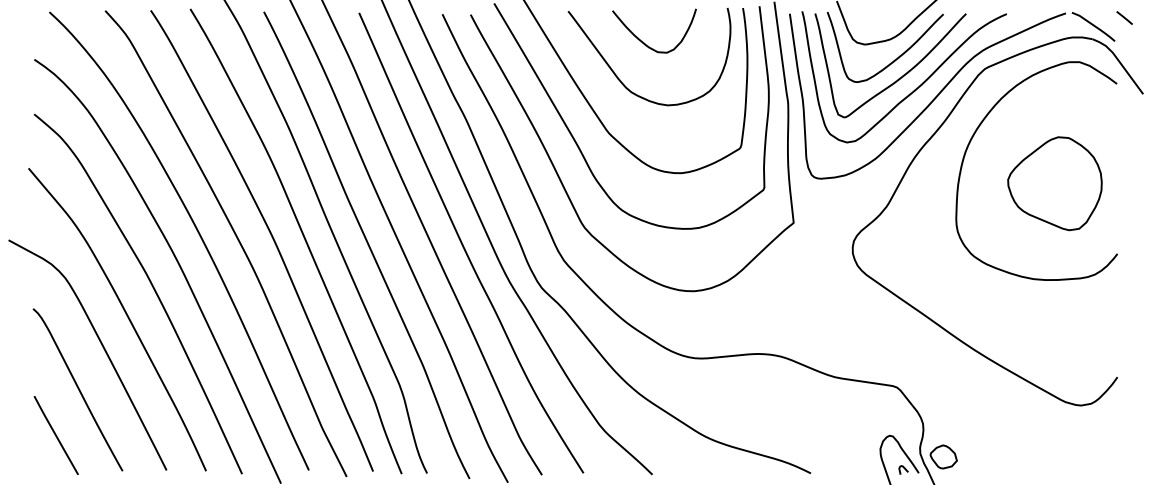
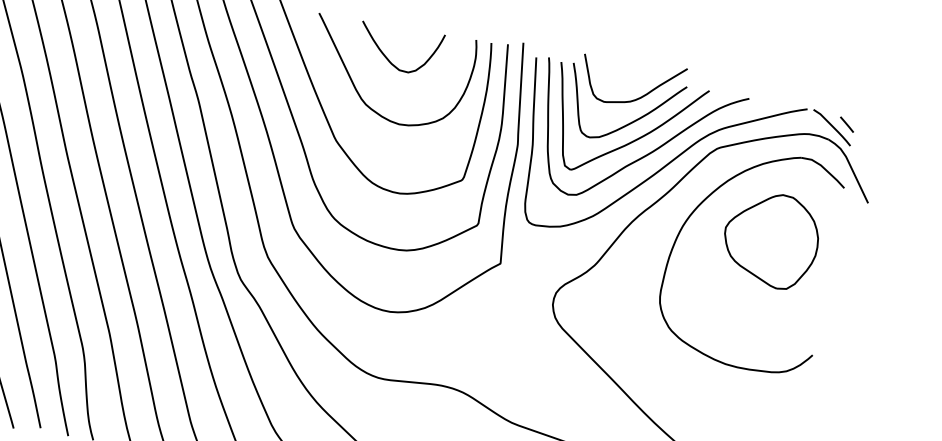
line: (1124, 17) -> (846, 124), moved
part: (1054, 183) -> (770, 239), moved

